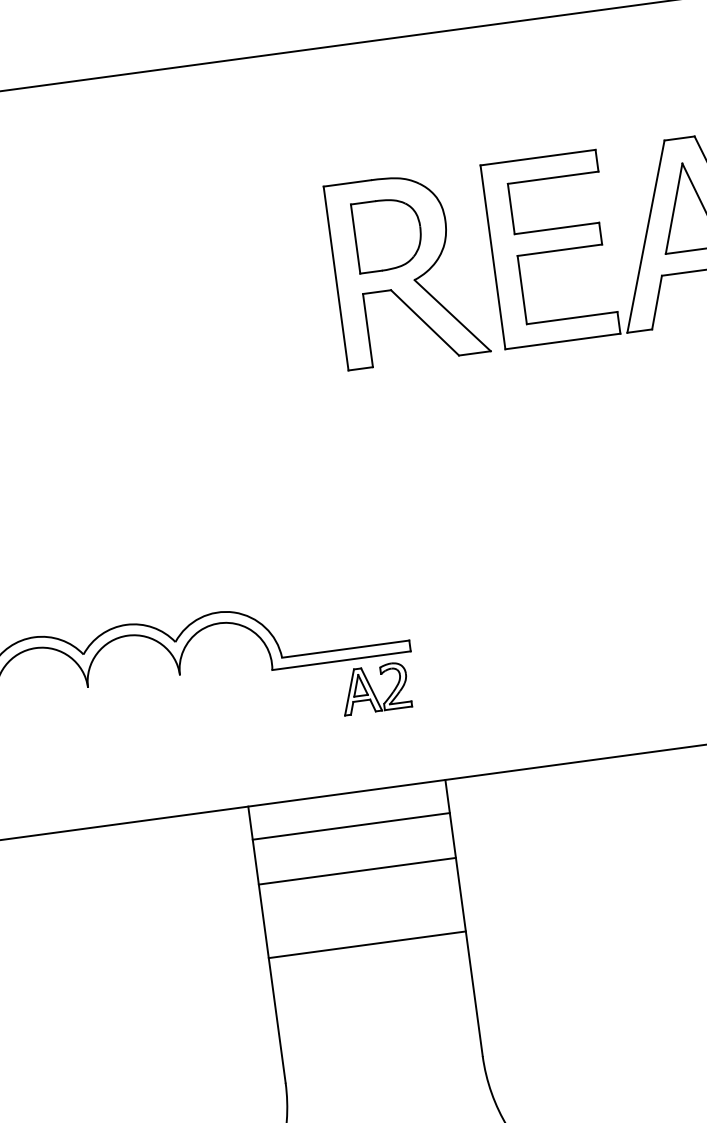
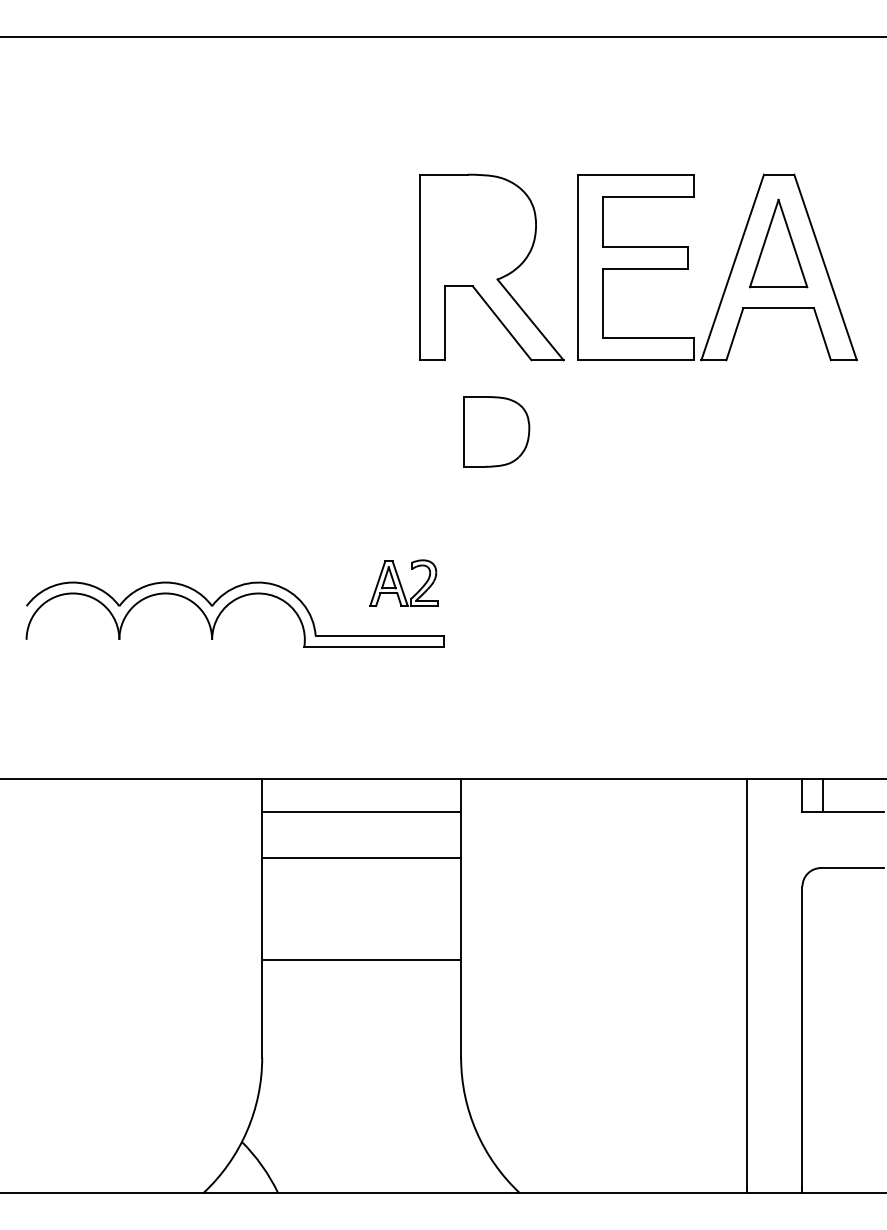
part: (388, 234) -> (496, 431), moved
part: (374, 688) -> (403, 582), moved
line: (367, 944) -> (361, 959), moved

